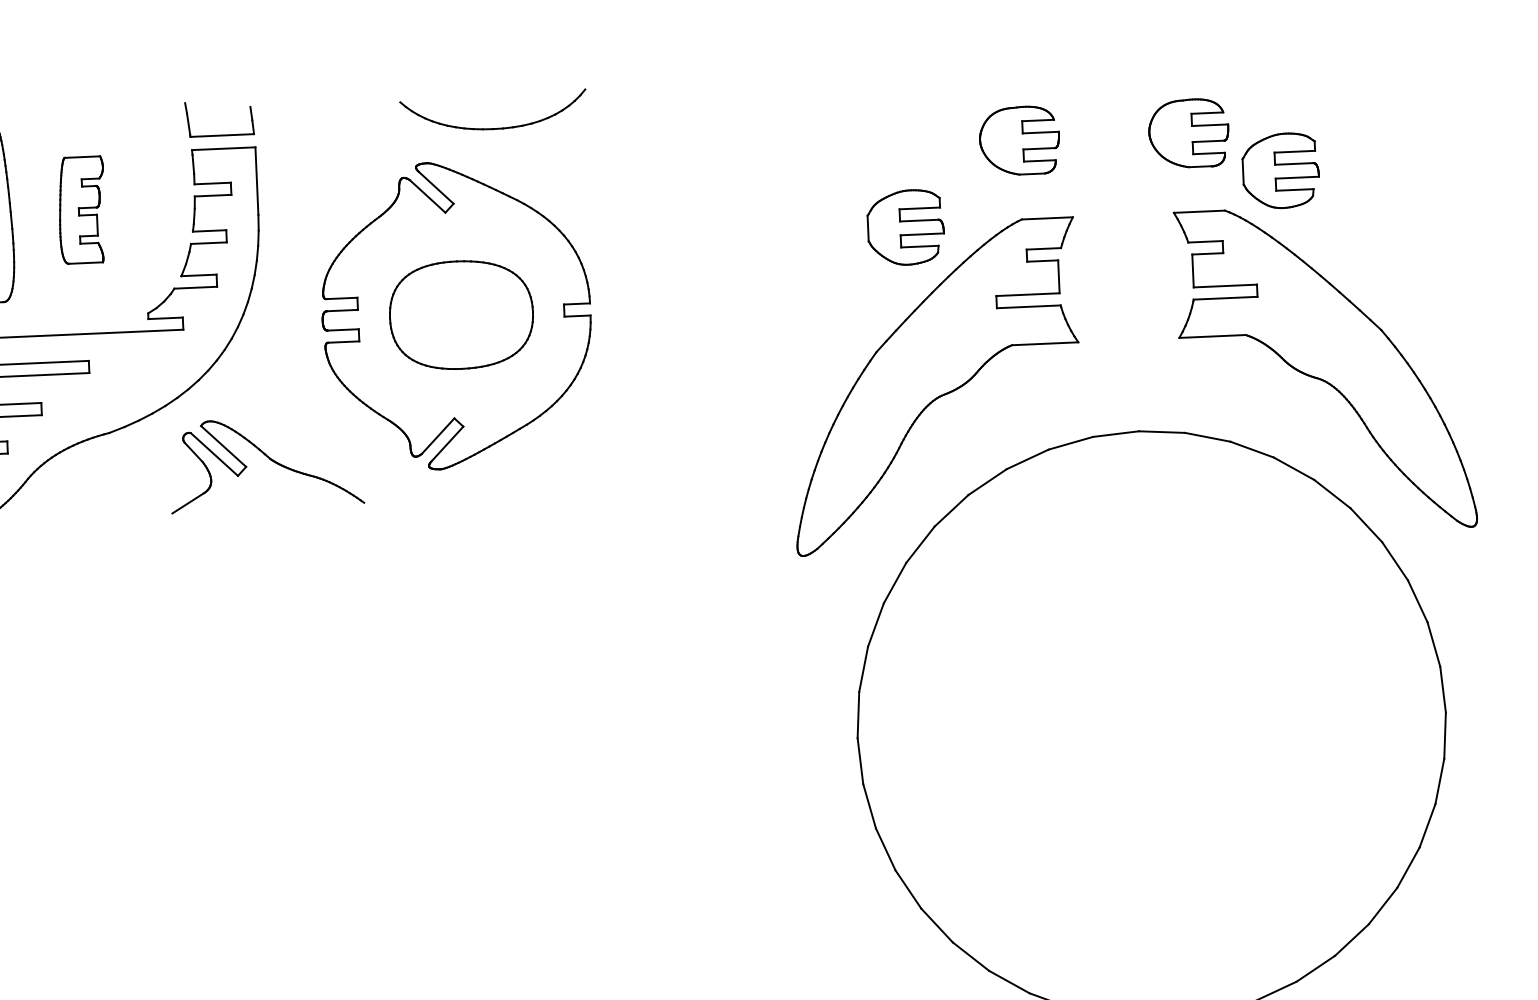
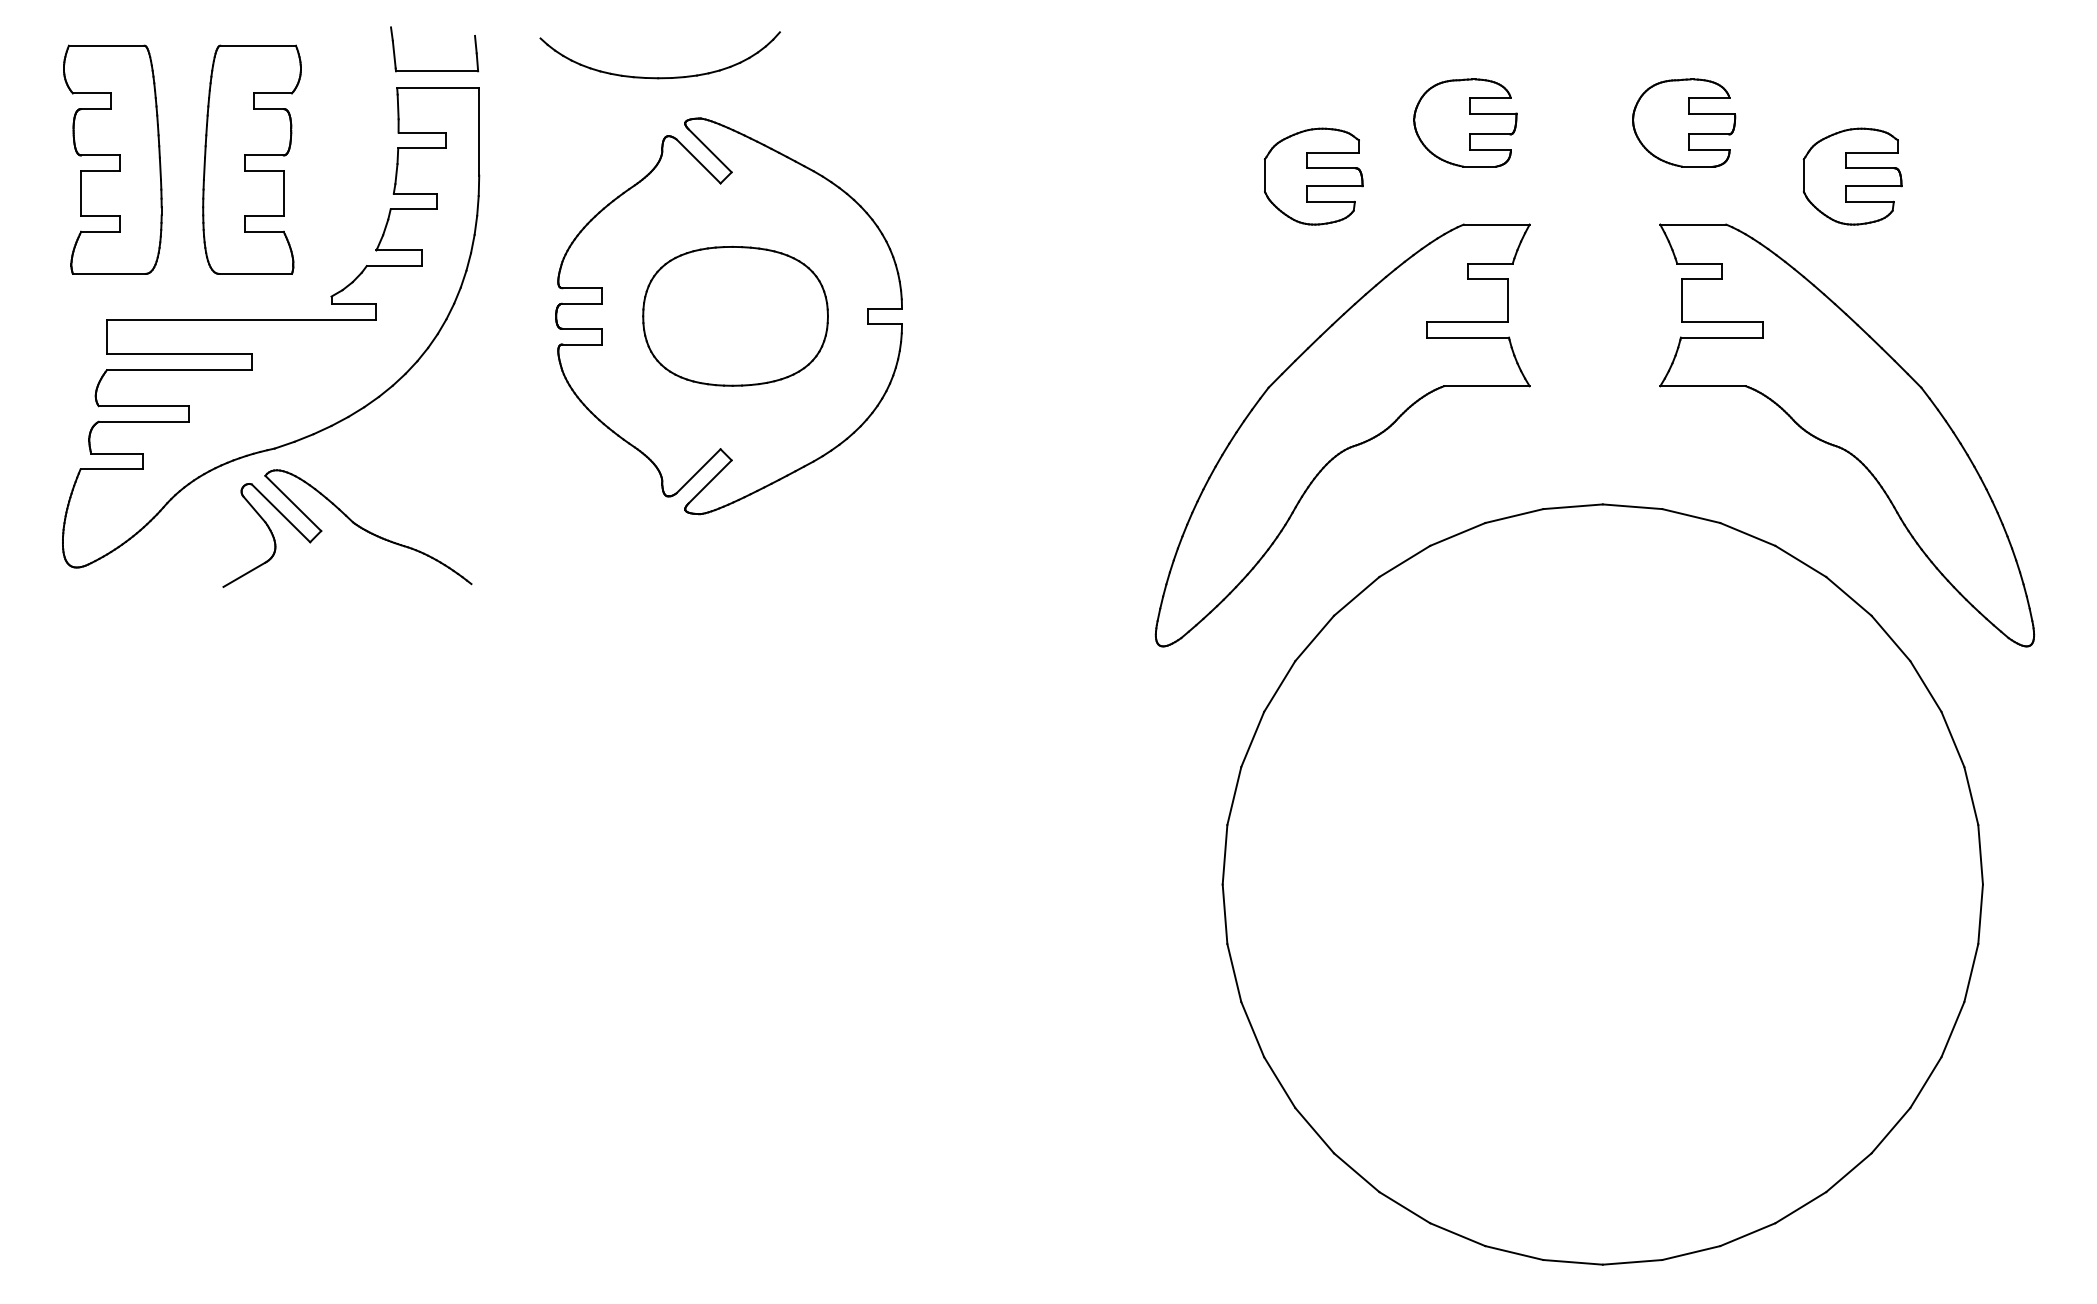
part: (493, 128) -> (659, 77), moved
part: (1280, 170) -> (1852, 176), moved
part: (81, 210) -> (251, 159), size x1.67
part: (905, 227) -> (1313, 176), moved
part: (270, 459) -> (352, 523), moved

